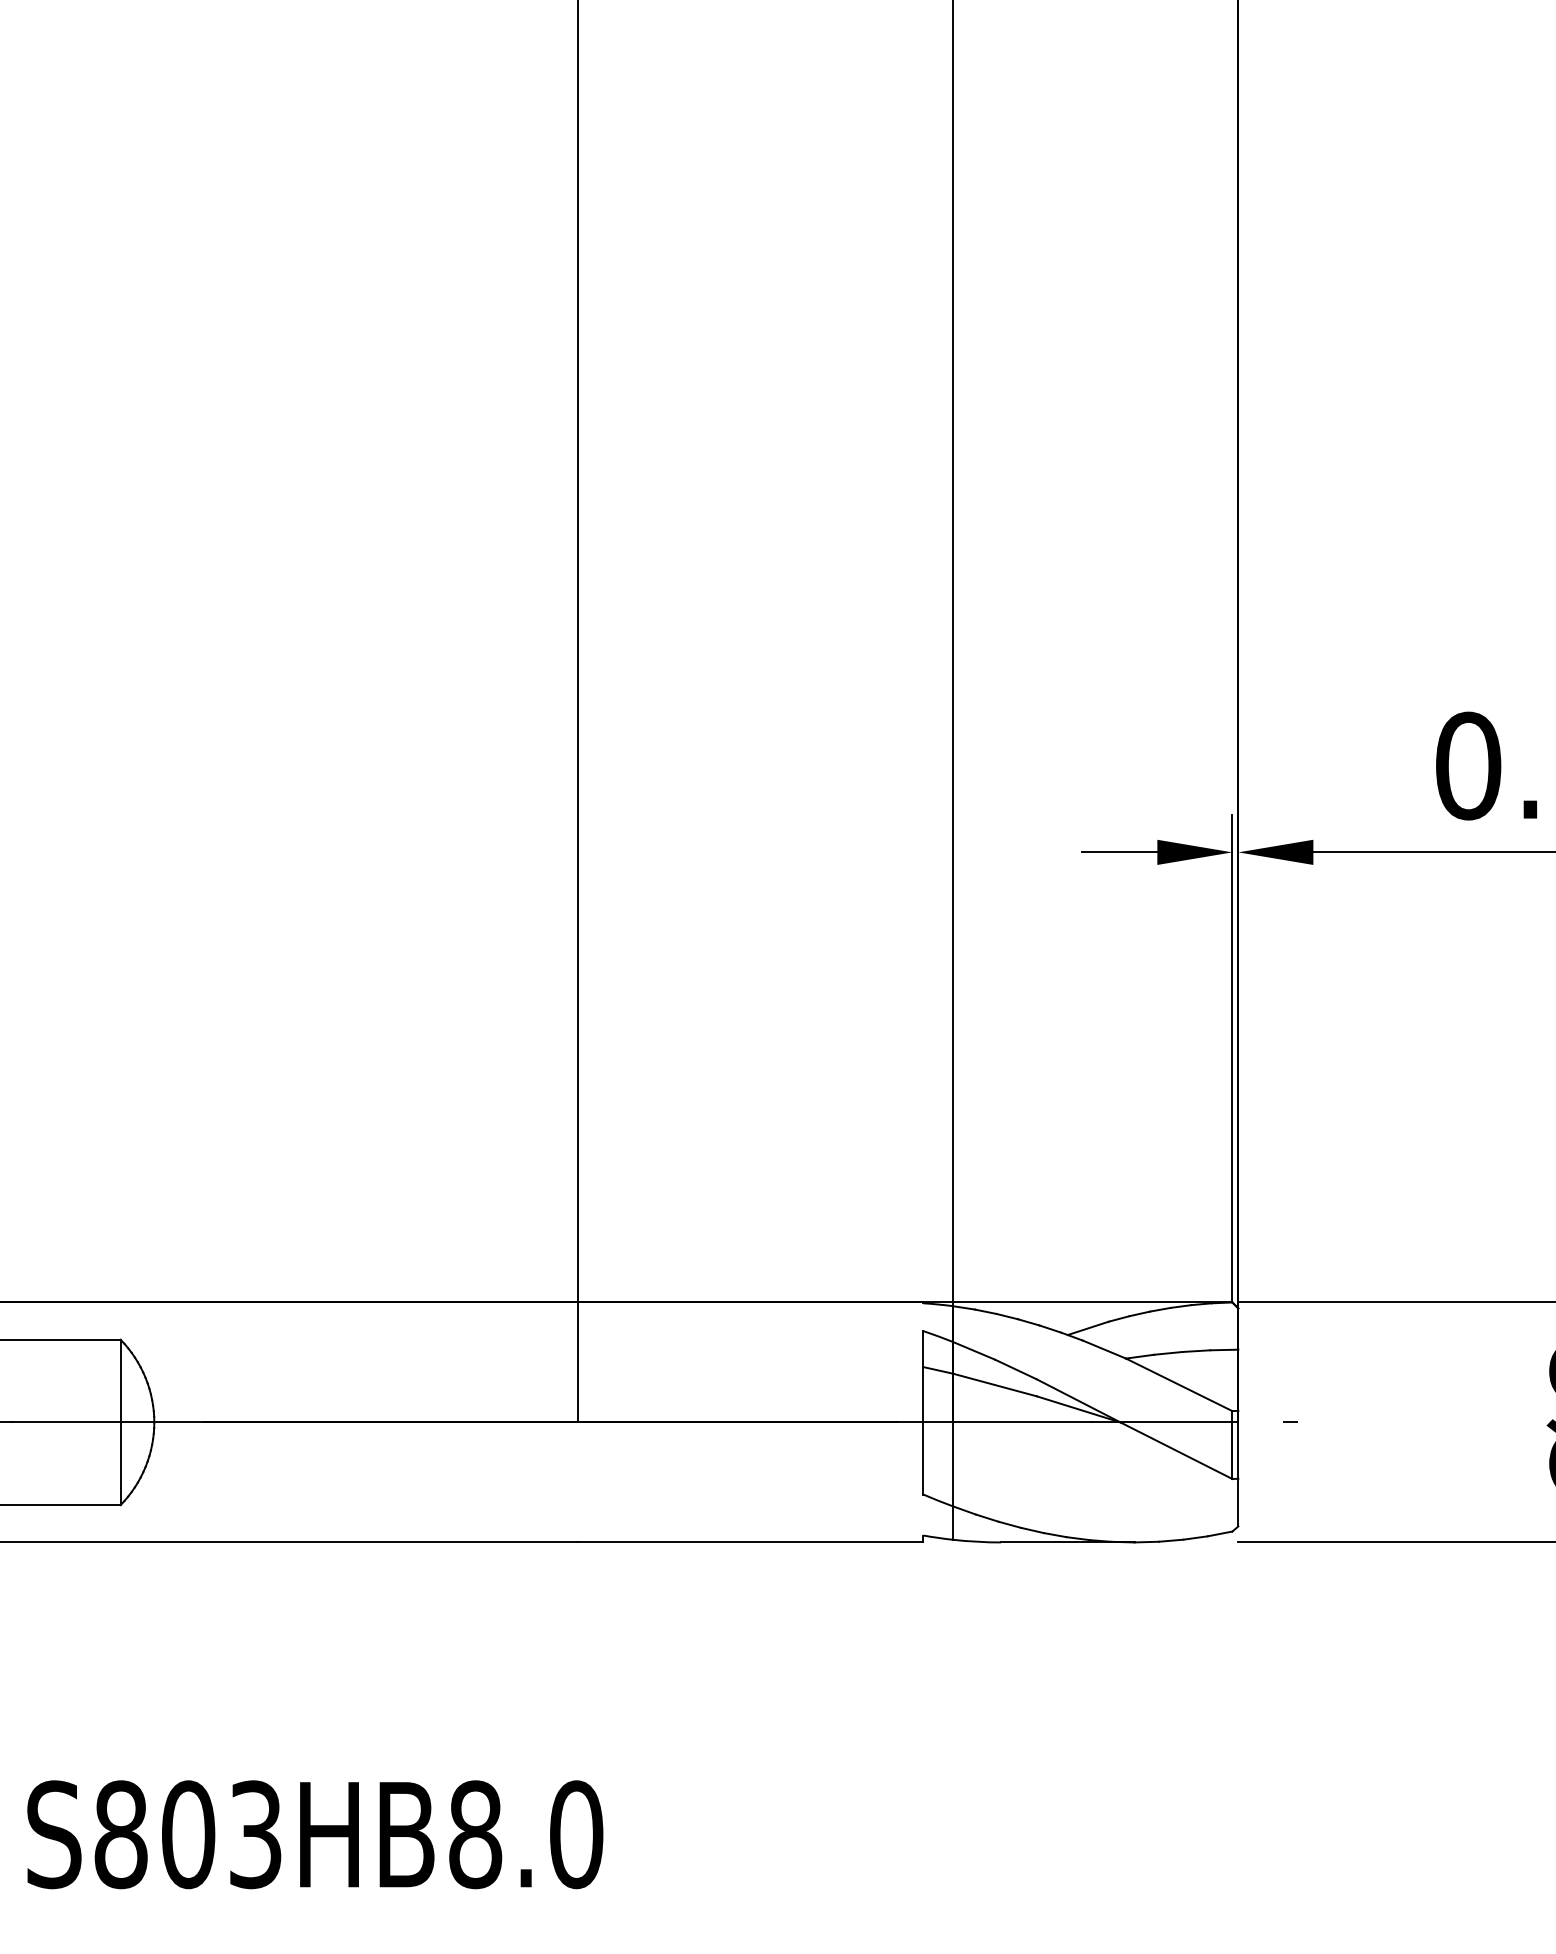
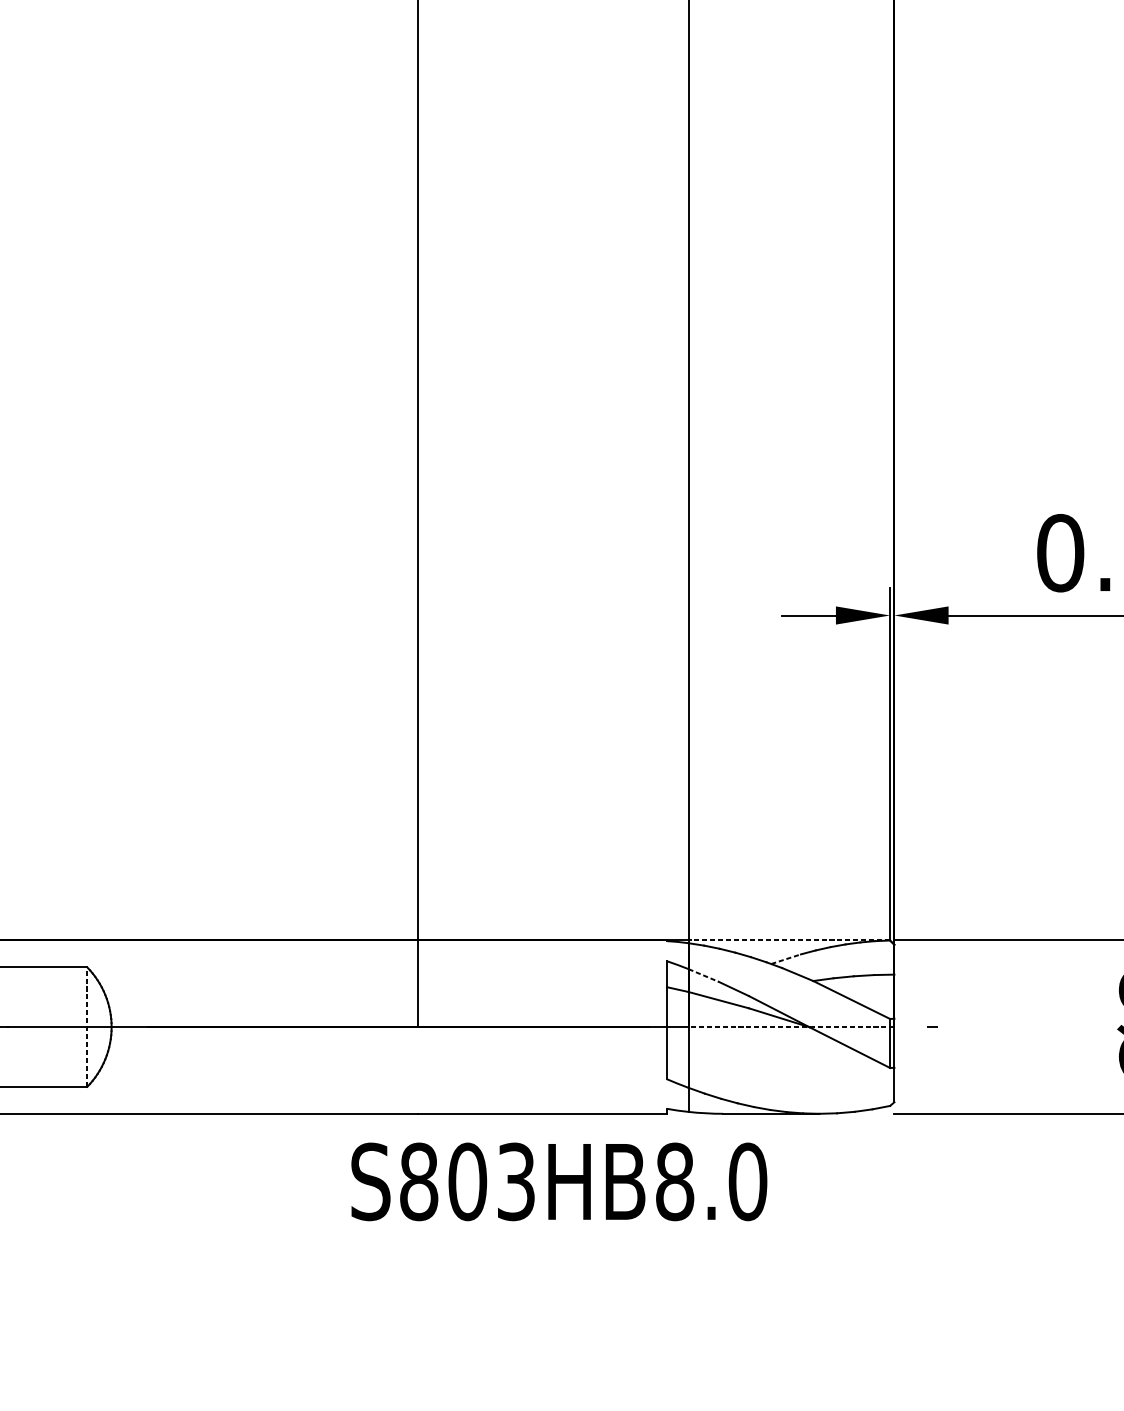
line: (1092, 1302) -> (789, 940), solid -> dashed
line: (1088, 1328) -> (786, 959), solid -> dashed
line: (974, 1350) -> (703, 975), solid -> dashed
line: (120, 1422) -> (87, 1027), solid -> dashed
line: (1095, 1422) -> (791, 1027), solid -> dashed
text: (315, 1834) -> (559, 1181), moved

